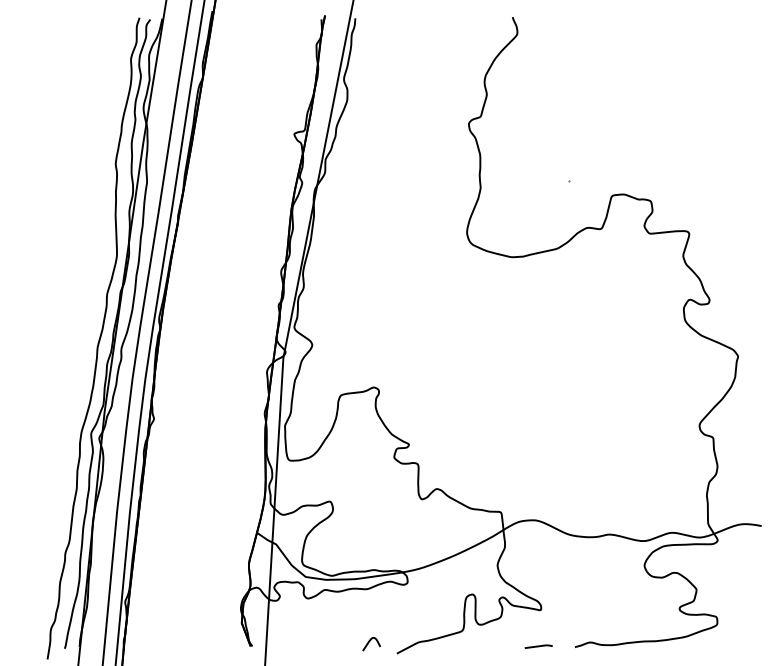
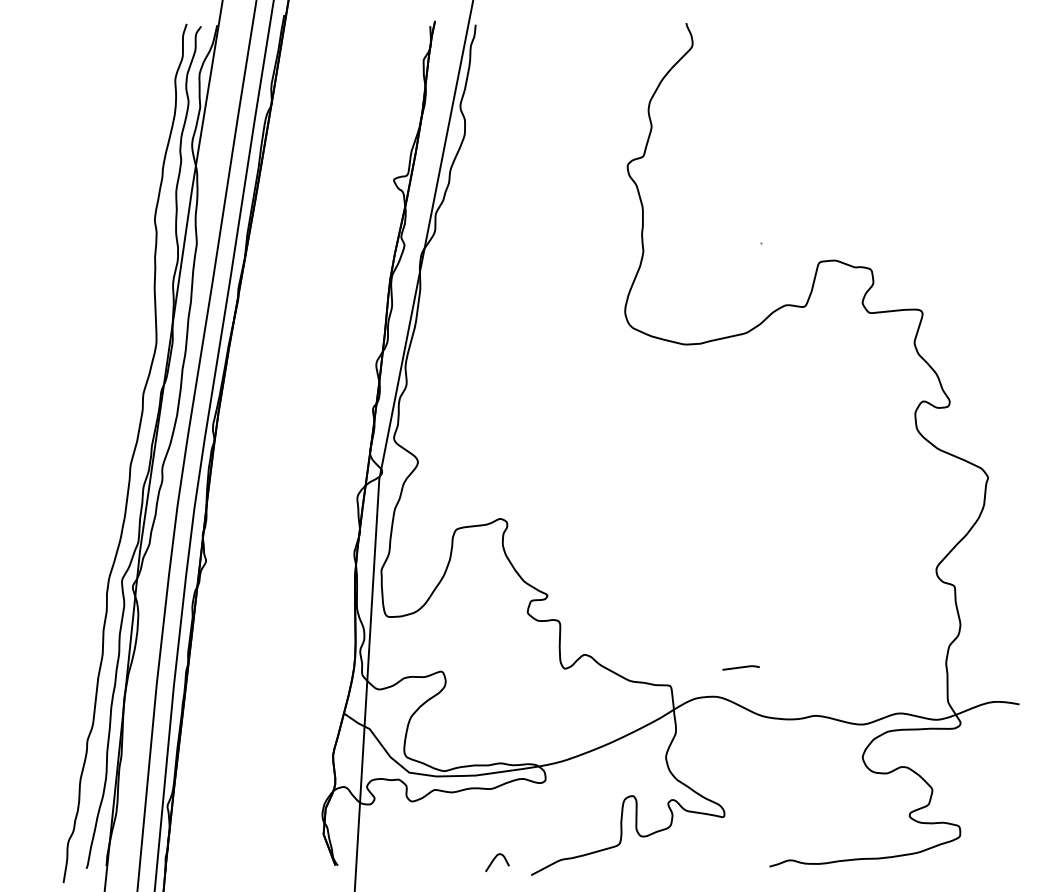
line: (538, 646) -> (740, 667), moved

